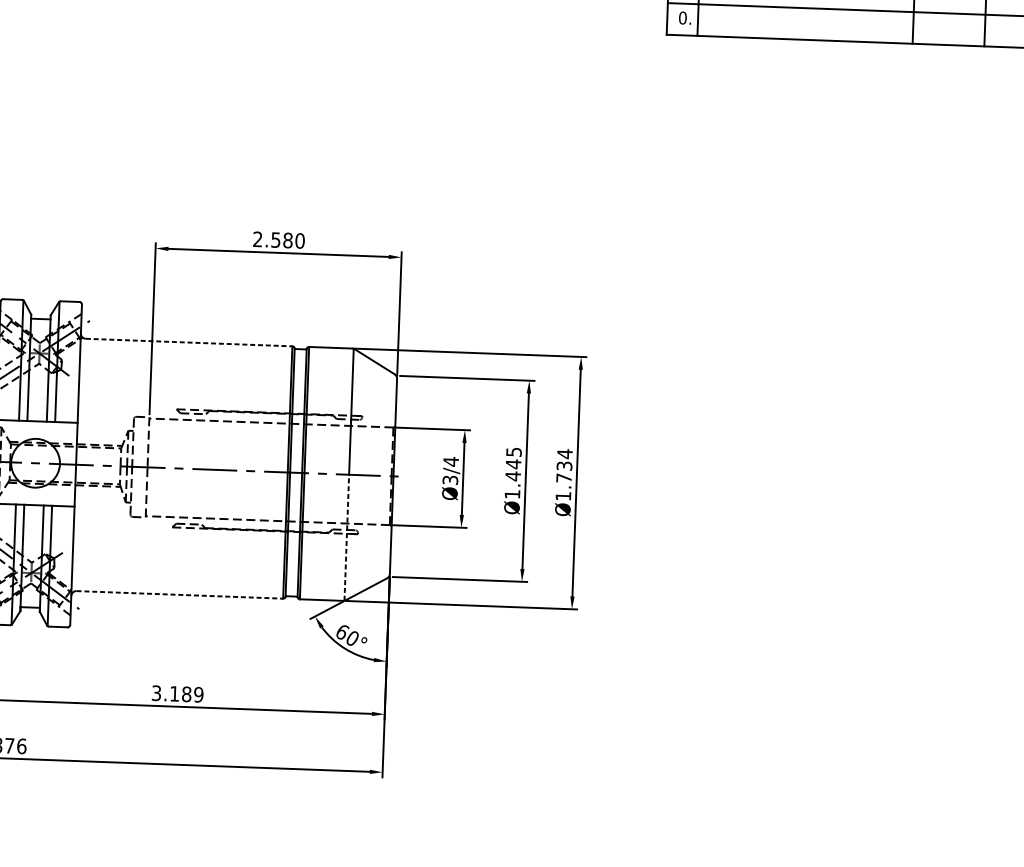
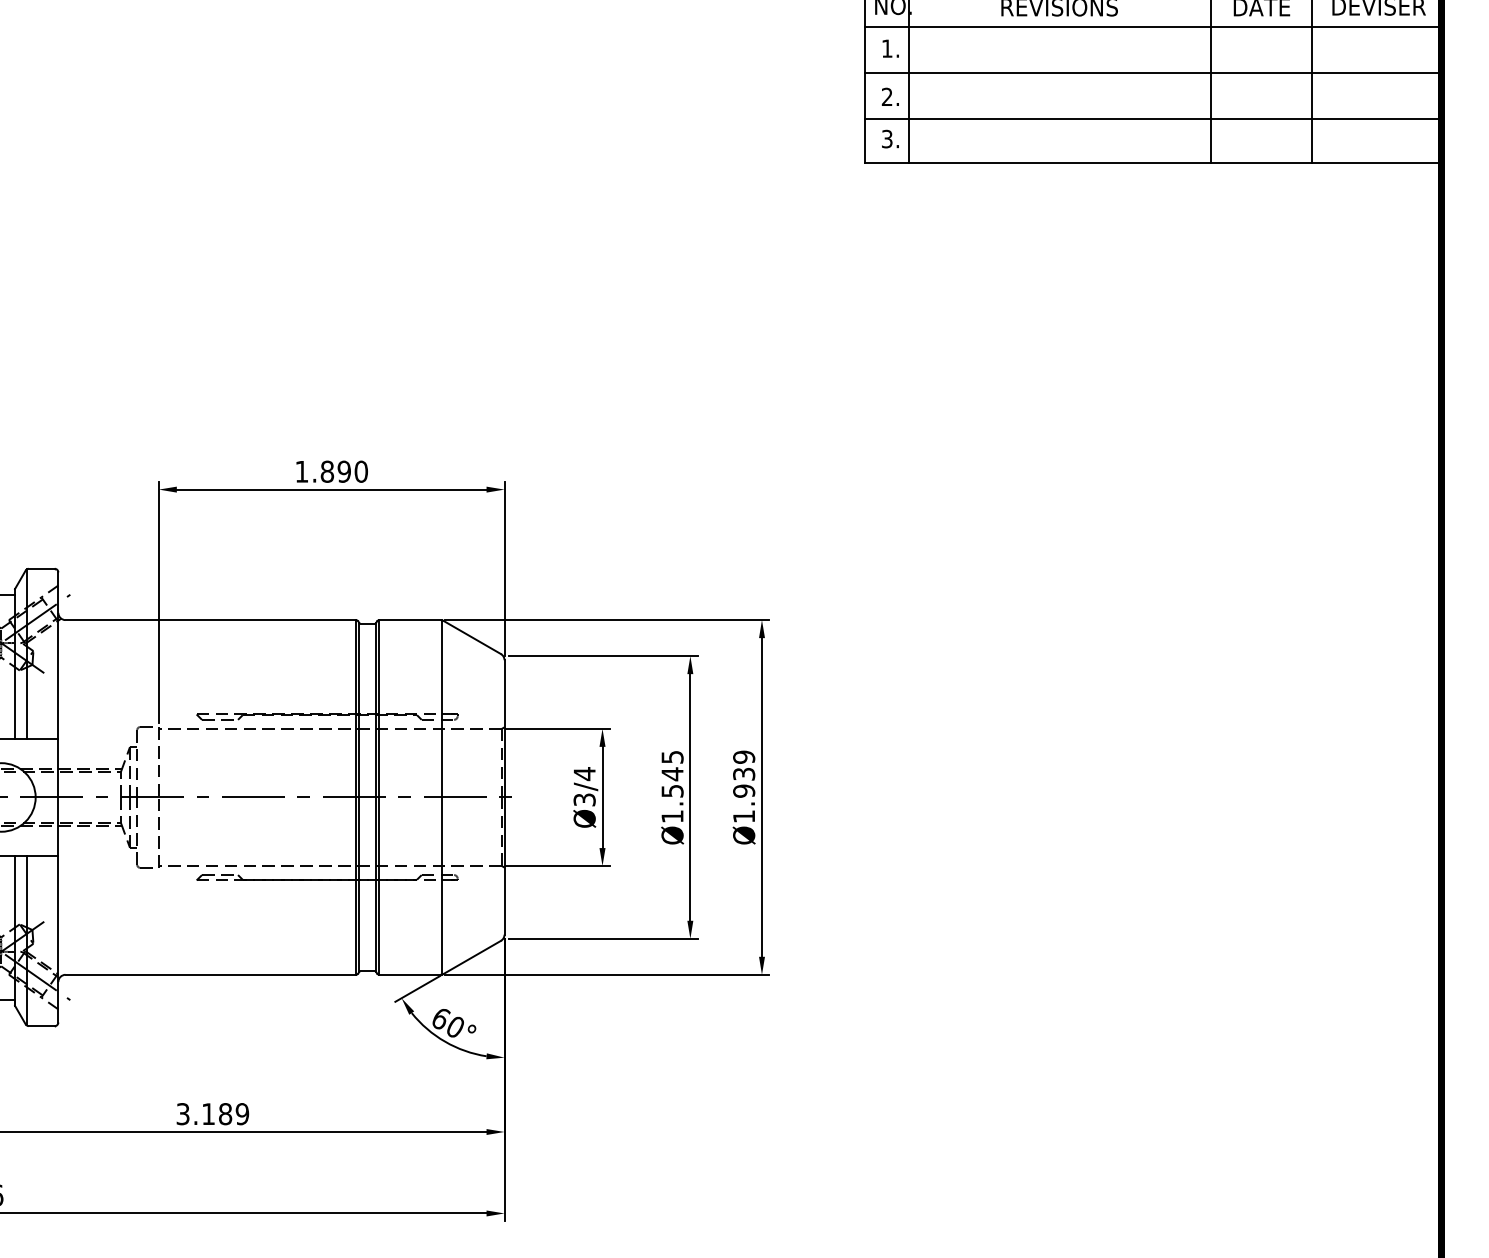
text: (682, 17) -> (886, 138), 0. -> 3.
text: (272, 239) -> (322, 471), 2.580 -> 1.890
line: (189, 342) -> (211, 620), dashed -> solid
text: (564, 465) -> (744, 773), Ø1.734 -> Ø1.939
text: (513, 476) -> (672, 791), Ø1.445 -> Ø1.545
line: (347, 538) -> (442, 886), dashed -> solid
line: (180, 594) -> (211, 974), dashed -> solid

